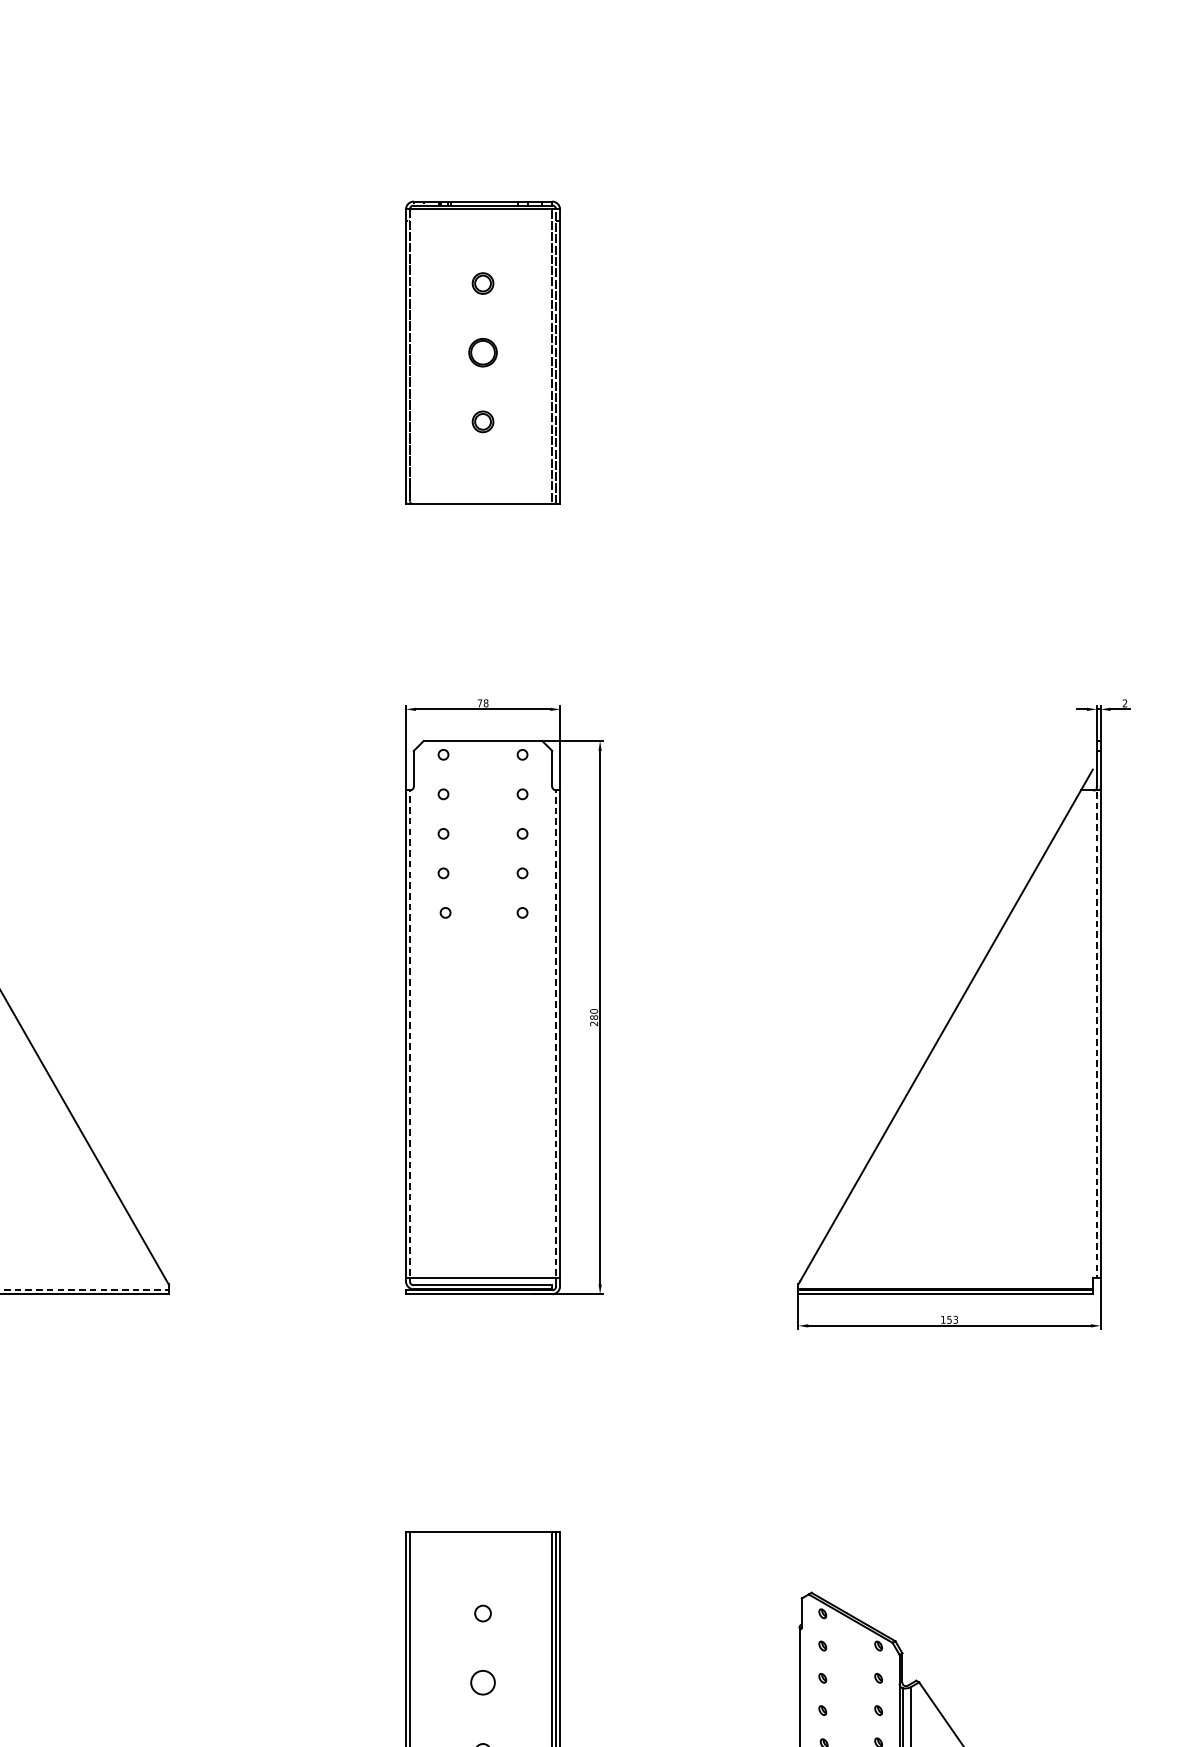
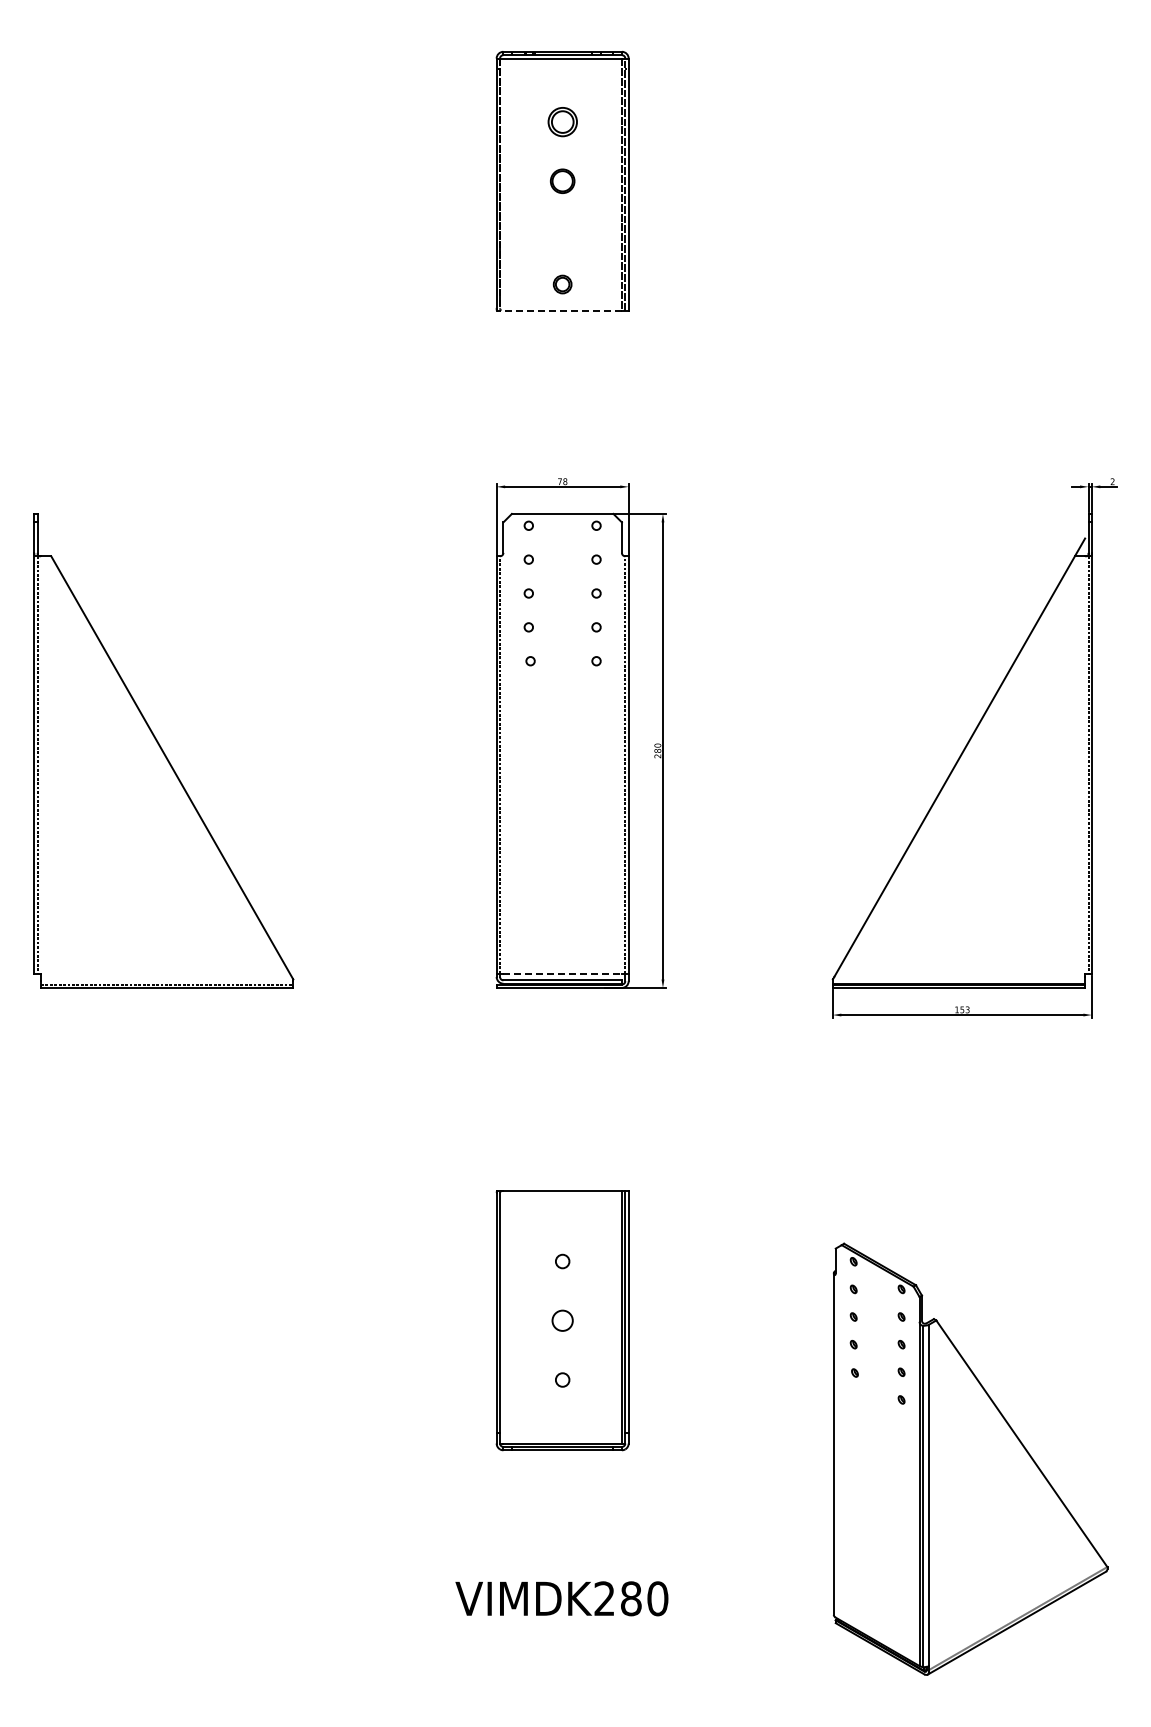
part: (482, 282) -> (562, 121), size x1.6
part: (482, 421) -> (562, 284), moved
line: (479, 503) -> (559, 310), solid -> dashed
line: (484, 1278) -> (563, 974), solid -> dashed

